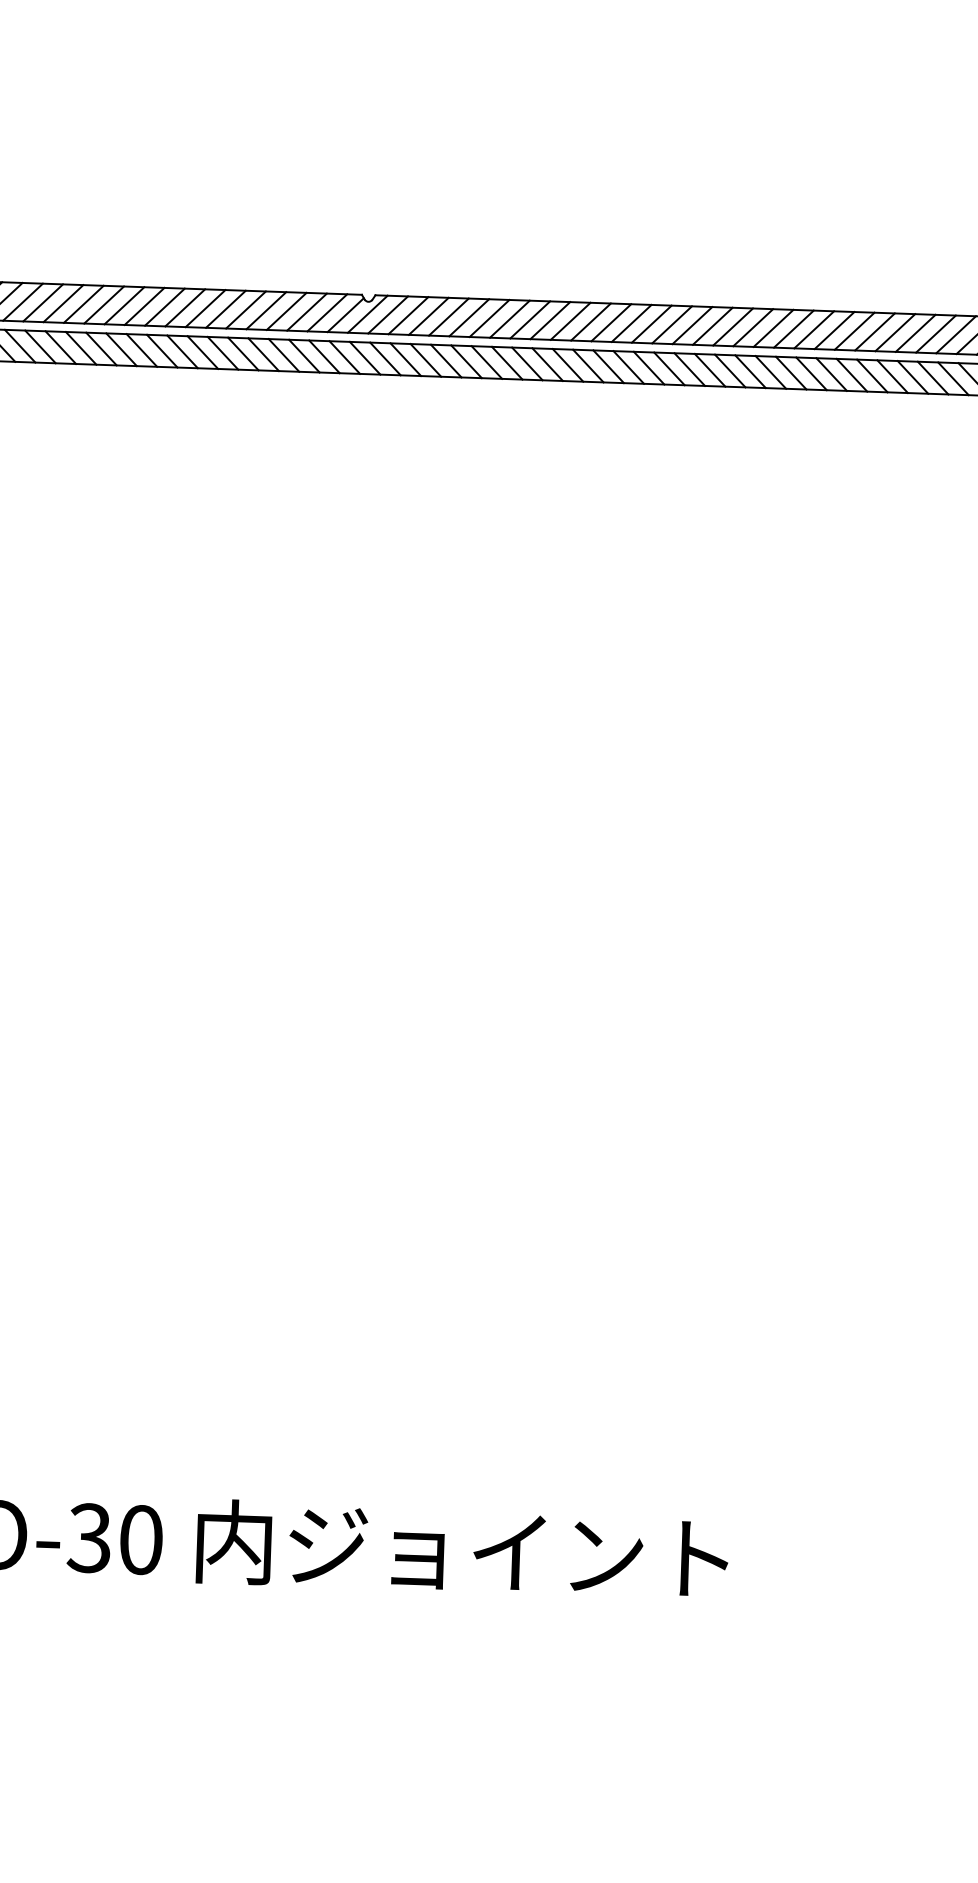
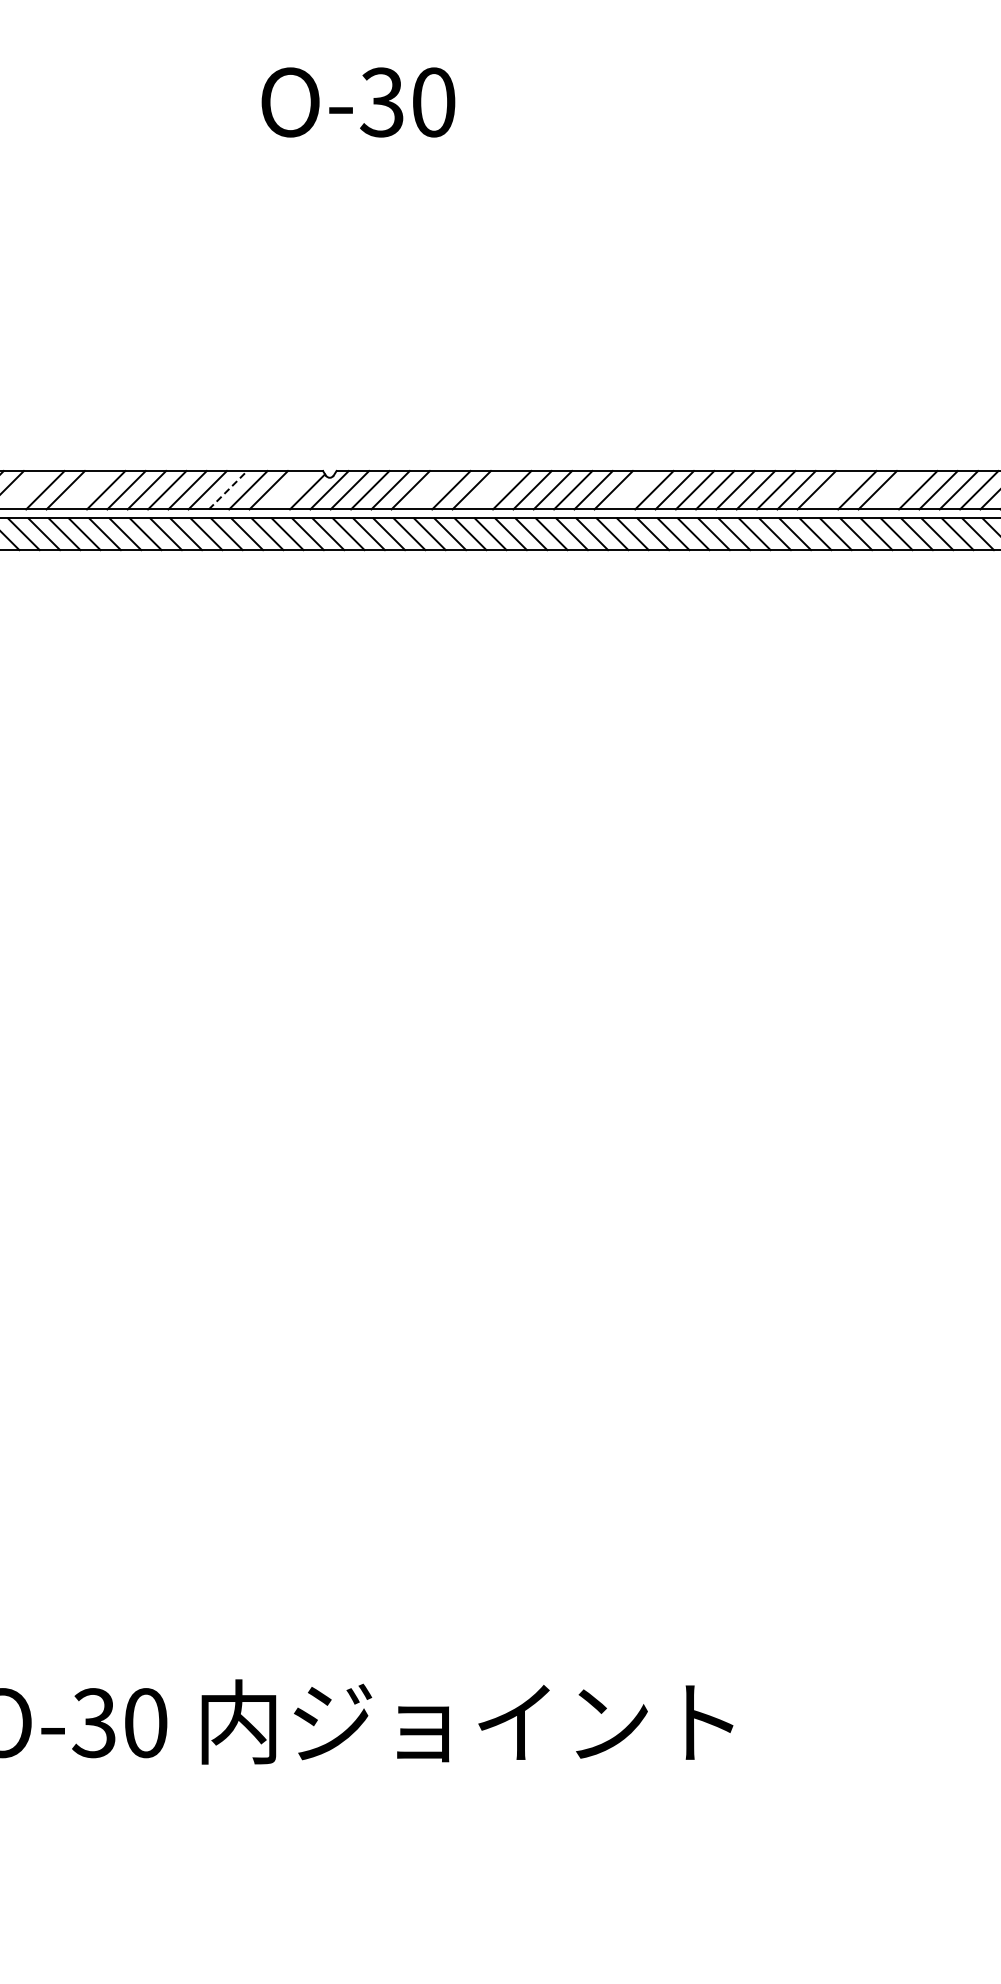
line: (62, 303) -> (24, 490), removed
line: (123, 306) -> (85, 490), removed
line: (266, 310) -> (228, 489), solid -> dashed
line: (326, 313) -> (288, 490), removed
line: (468, 318) -> (430, 490), removed
line: (529, 320) -> (491, 490), removed
line: (671, 325) -> (633, 490), removed
line: (874, 332) -> (836, 490), removed
line: (935, 334) -> (897, 490), removed

